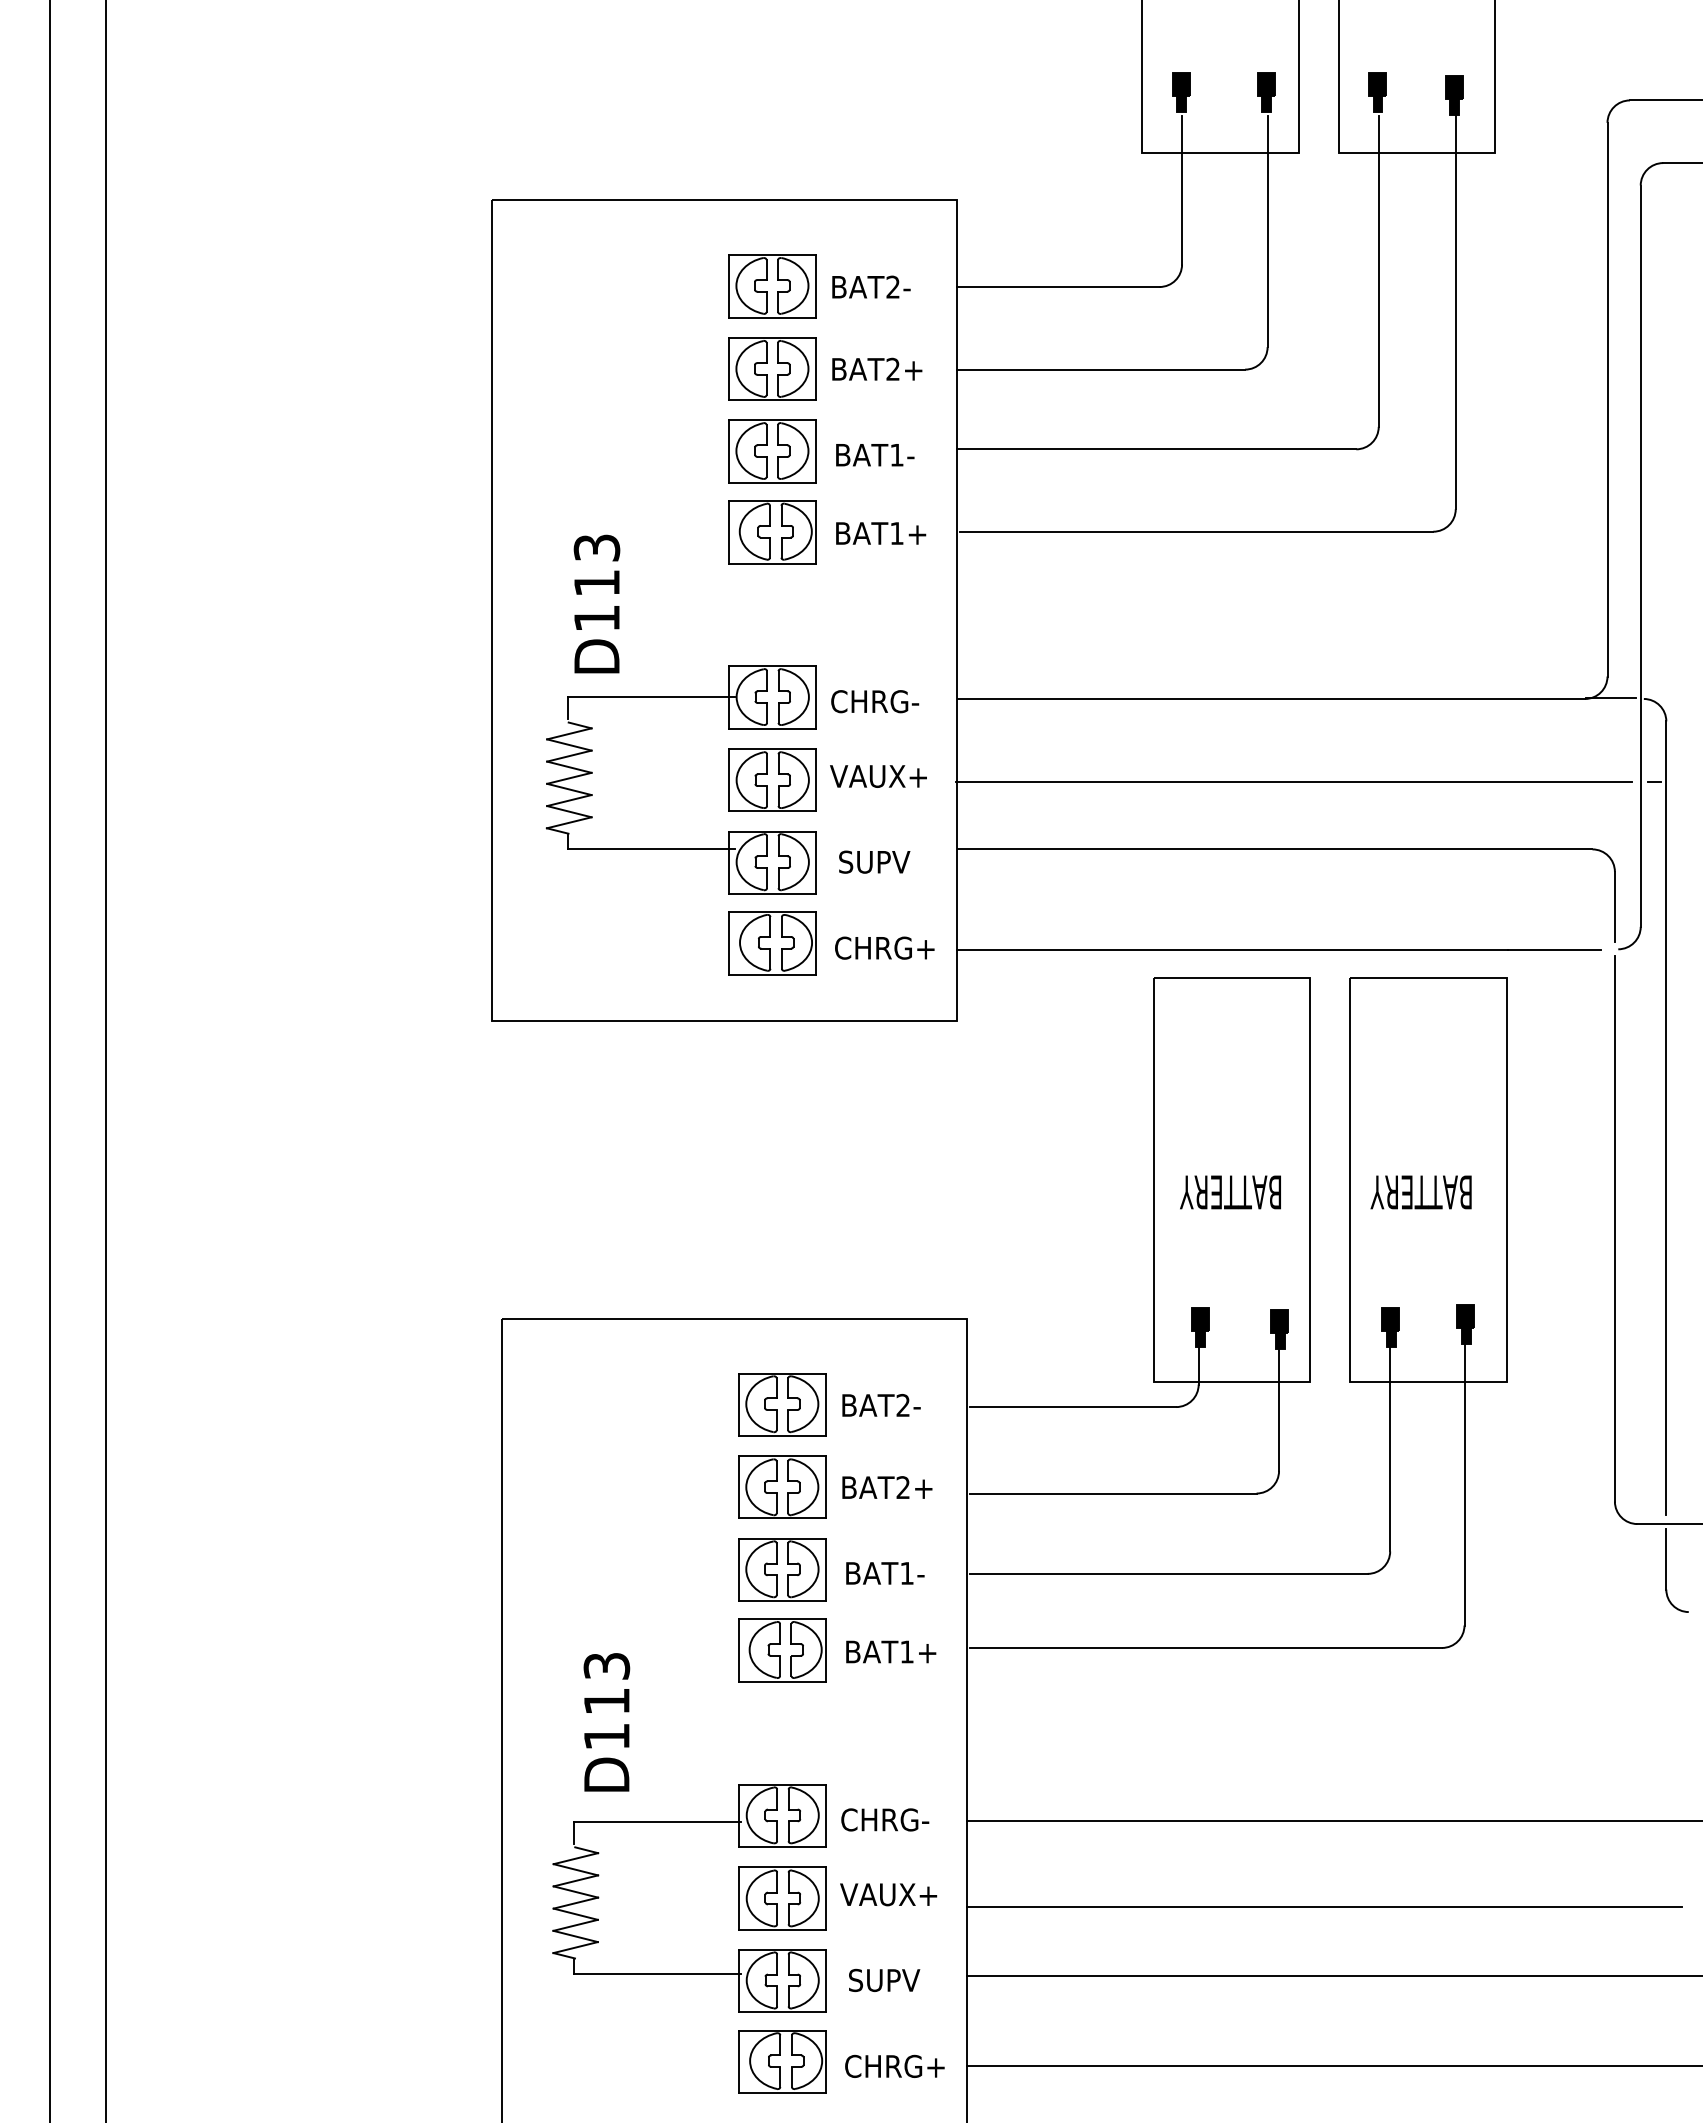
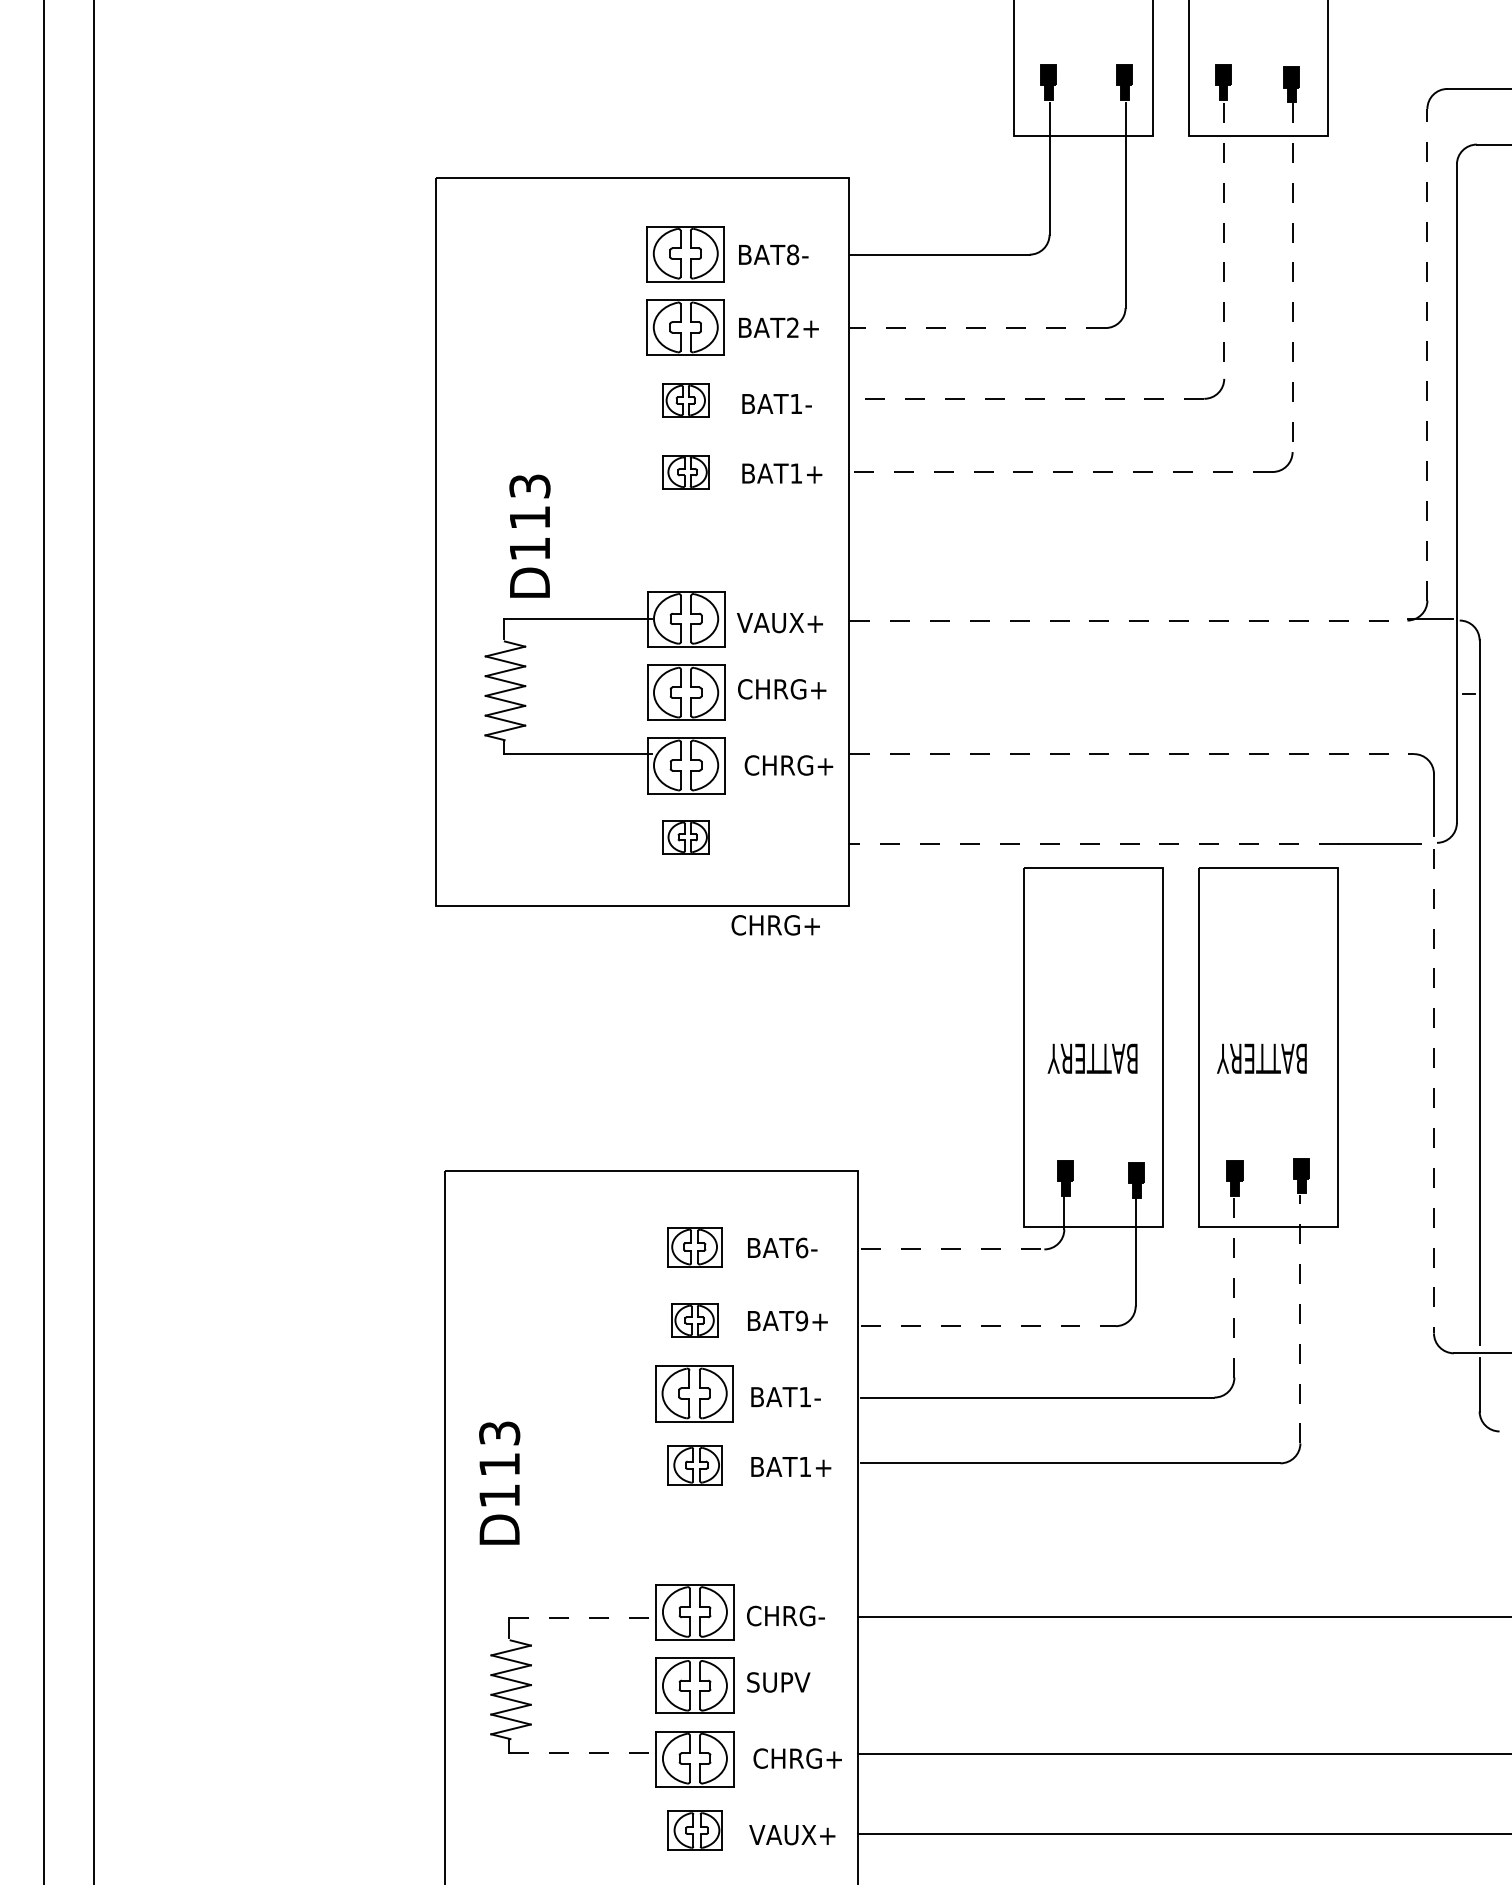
line: (1378, 272) -> (1224, 241), solid -> dashed
text: (893, 286) -> (793, 254), BAT2- -> BAT8-
line: (1455, 312) -> (1292, 277), solid -> dashed
line: (1100, 369) -> (977, 327), solid -> dashed
line: (1607, 399) -> (1427, 354), solid -> dashed
line: (1156, 449) -> (1026, 398), solid -> dashed
part: (772, 451) -> (685, 400), size x0.6
line: (1196, 531) -> (1062, 471), solid -> dashed
part: (772, 532) -> (685, 472), size x0.6
line: (1271, 698) -> (1129, 620), solid -> dashed
text: (878, 701) -> (779, 622), CHRG- -> VAUX+
text: (880, 775) -> (781, 688), VAUX+ -> CHRG+
line: (1293, 781) -> (1148, 693), removed
line: (1275, 849) -> (1132, 754), solid -> dashed
text: (888, 861) -> (788, 764), SUPV -> CHRG+
part: (772, 943) -> (685, 837), size x0.6
text: (884, 947) -> (775, 924), moved
line: (1232, 950) -> (1094, 843), solid -> dashed
line: (1614, 1228) -> (1433, 1090), solid -> dashed
part: (782, 1404) -> (694, 1247), size x0.7
text: (903, 1405) -> (802, 1248), BAT2- -> BAT6-
line: (1073, 1407) -> (953, 1249), solid -> dashed
line: (1390, 1447) -> (1234, 1285), solid -> dashed
line: (1464, 1484) -> (1300, 1318), solid -> dashed
part: (782, 1486) -> (694, 1319), size x0.6
text: (903, 1487) -> (802, 1320), BAT2+ -> BAT9+
line: (1113, 1493) -> (988, 1326), solid -> dashed
part: (782, 1650) -> (694, 1465), size x0.7
text: (606, 1722) -> (499, 1483), moved
line: (657, 1821) -> (583, 1617), solid -> dashed
text: (888, 1894) -> (788, 1682), VAUX+ -> SUPV
line: (1323, 1907) -> (1175, 1693), removed
line: (657, 1974) -> (583, 1753), solid -> dashed
text: (898, 1980) -> (797, 1758), SUPV -> CHRG+
part: (782, 2061) -> (694, 1830), size x0.7
text: (893, 2066) -> (793, 1835), CHRG+ -> VAUX+

